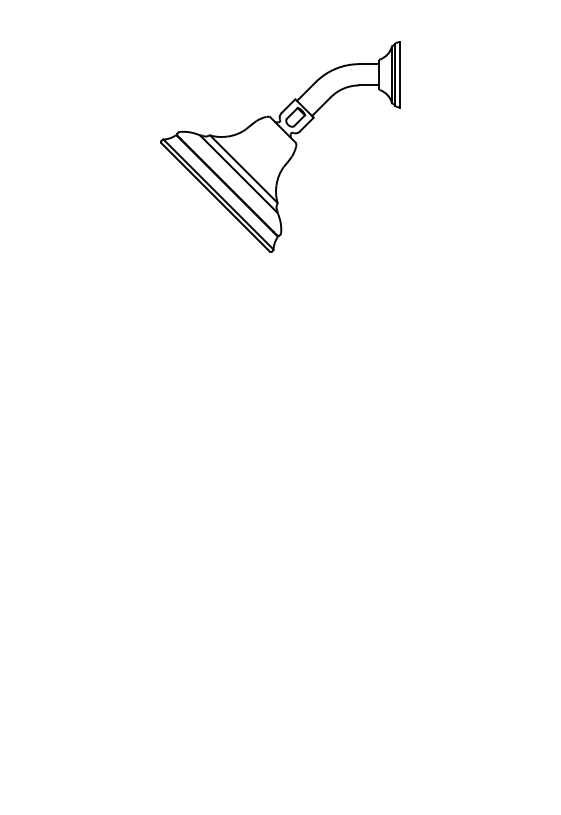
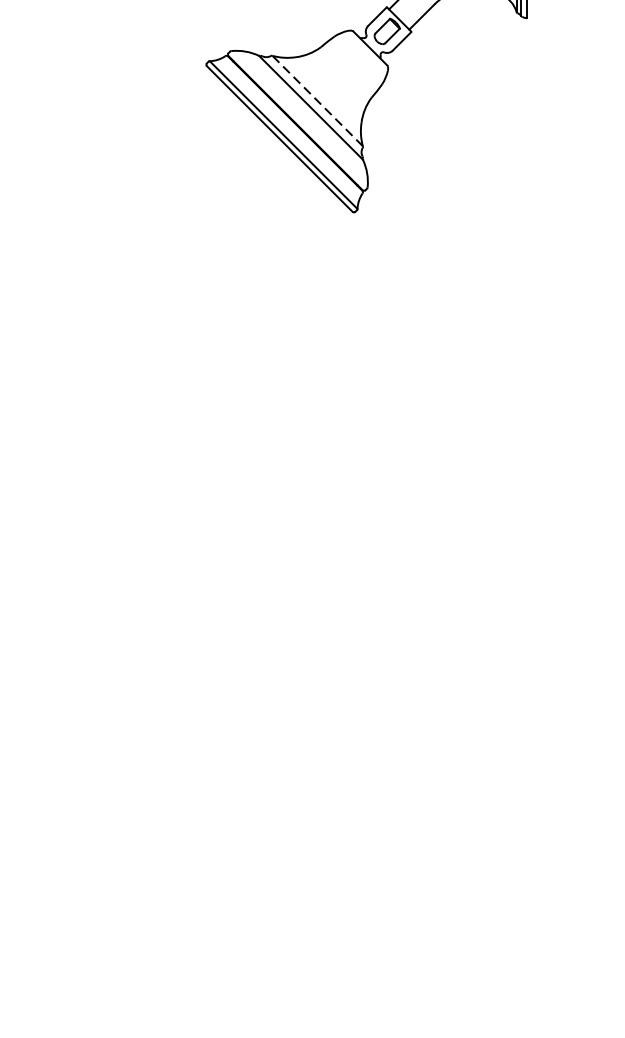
line: (243, 169) -> (317, 101), solid -> dashed

